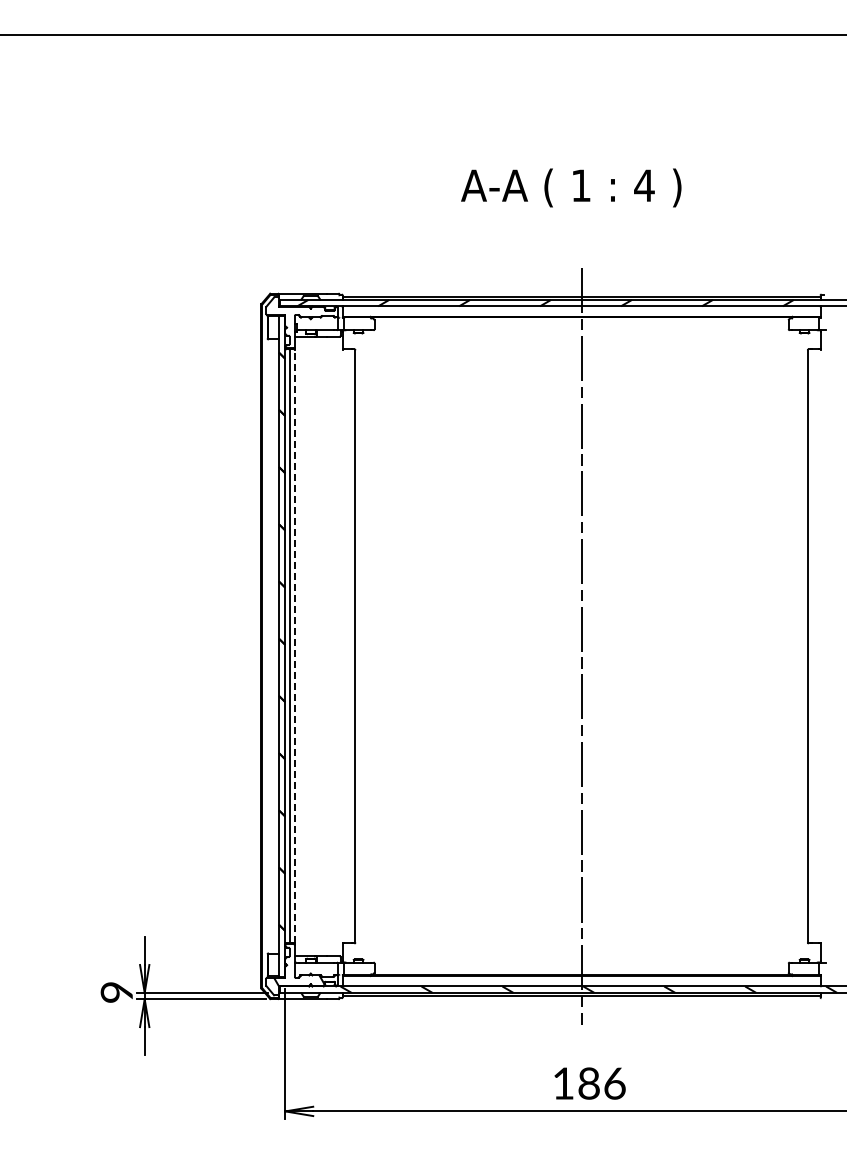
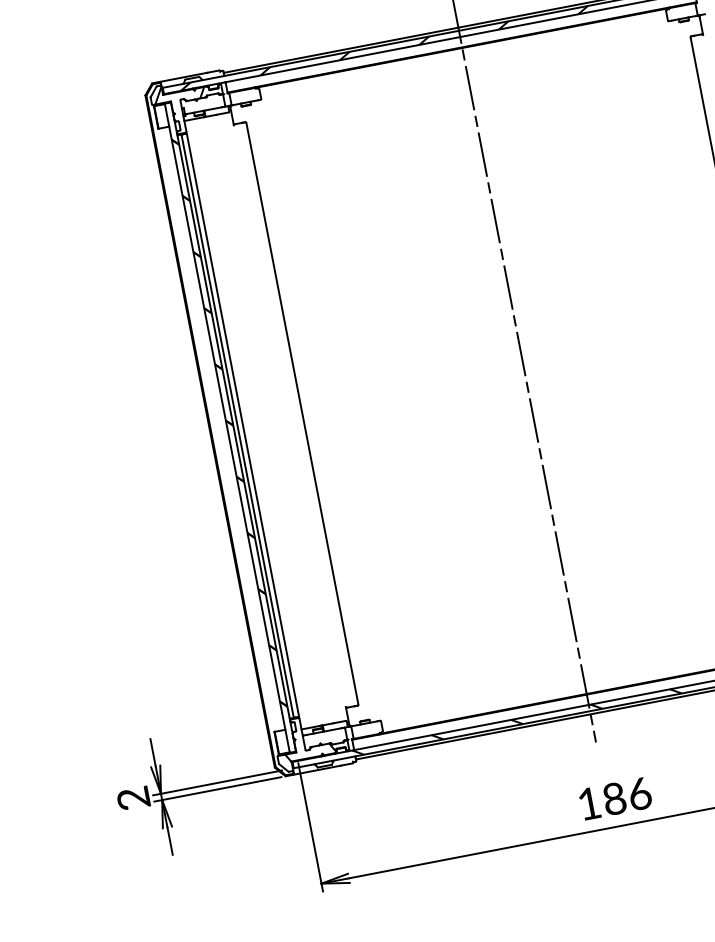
hatch: (294, 307) -> (178, 92), added
line: (294, 645) -> (242, 424), dashed -> solid
text: (116, 992) -> (133, 798), 9 -> 2

